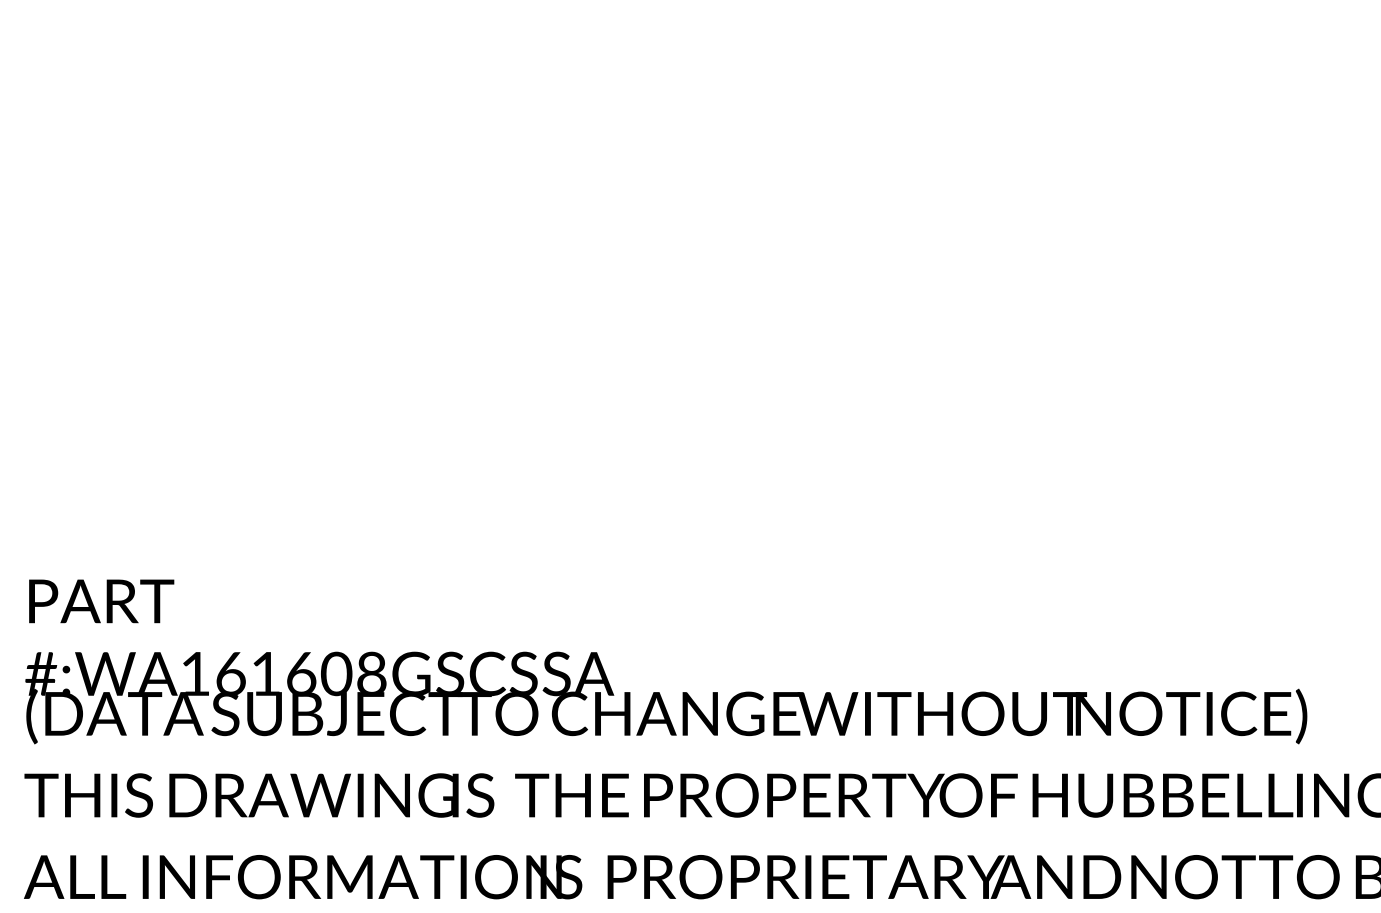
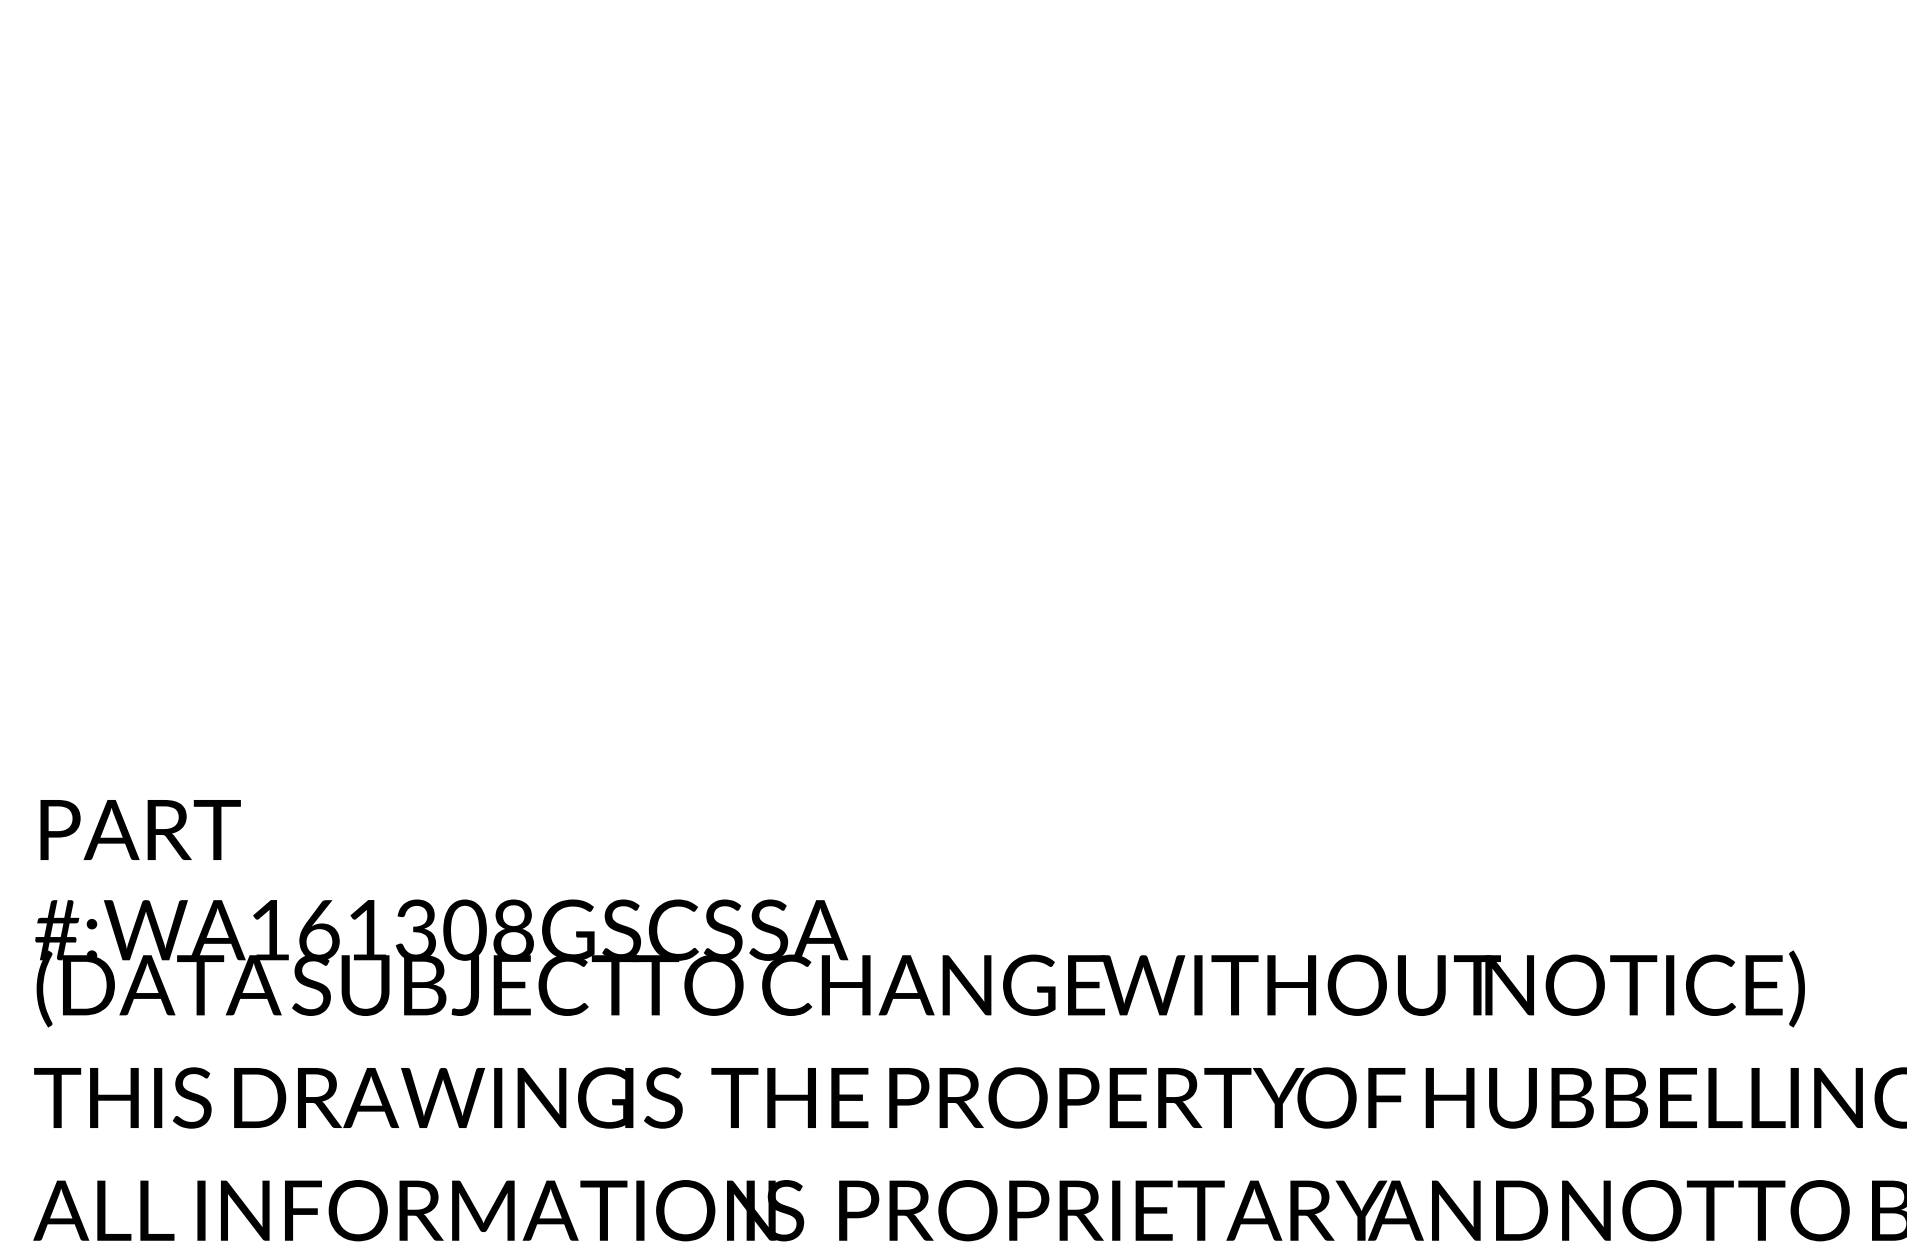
text: (301, 672) -> (416, 928), #:WA161608GSCSSA -> #:WA161308GSCSSA

